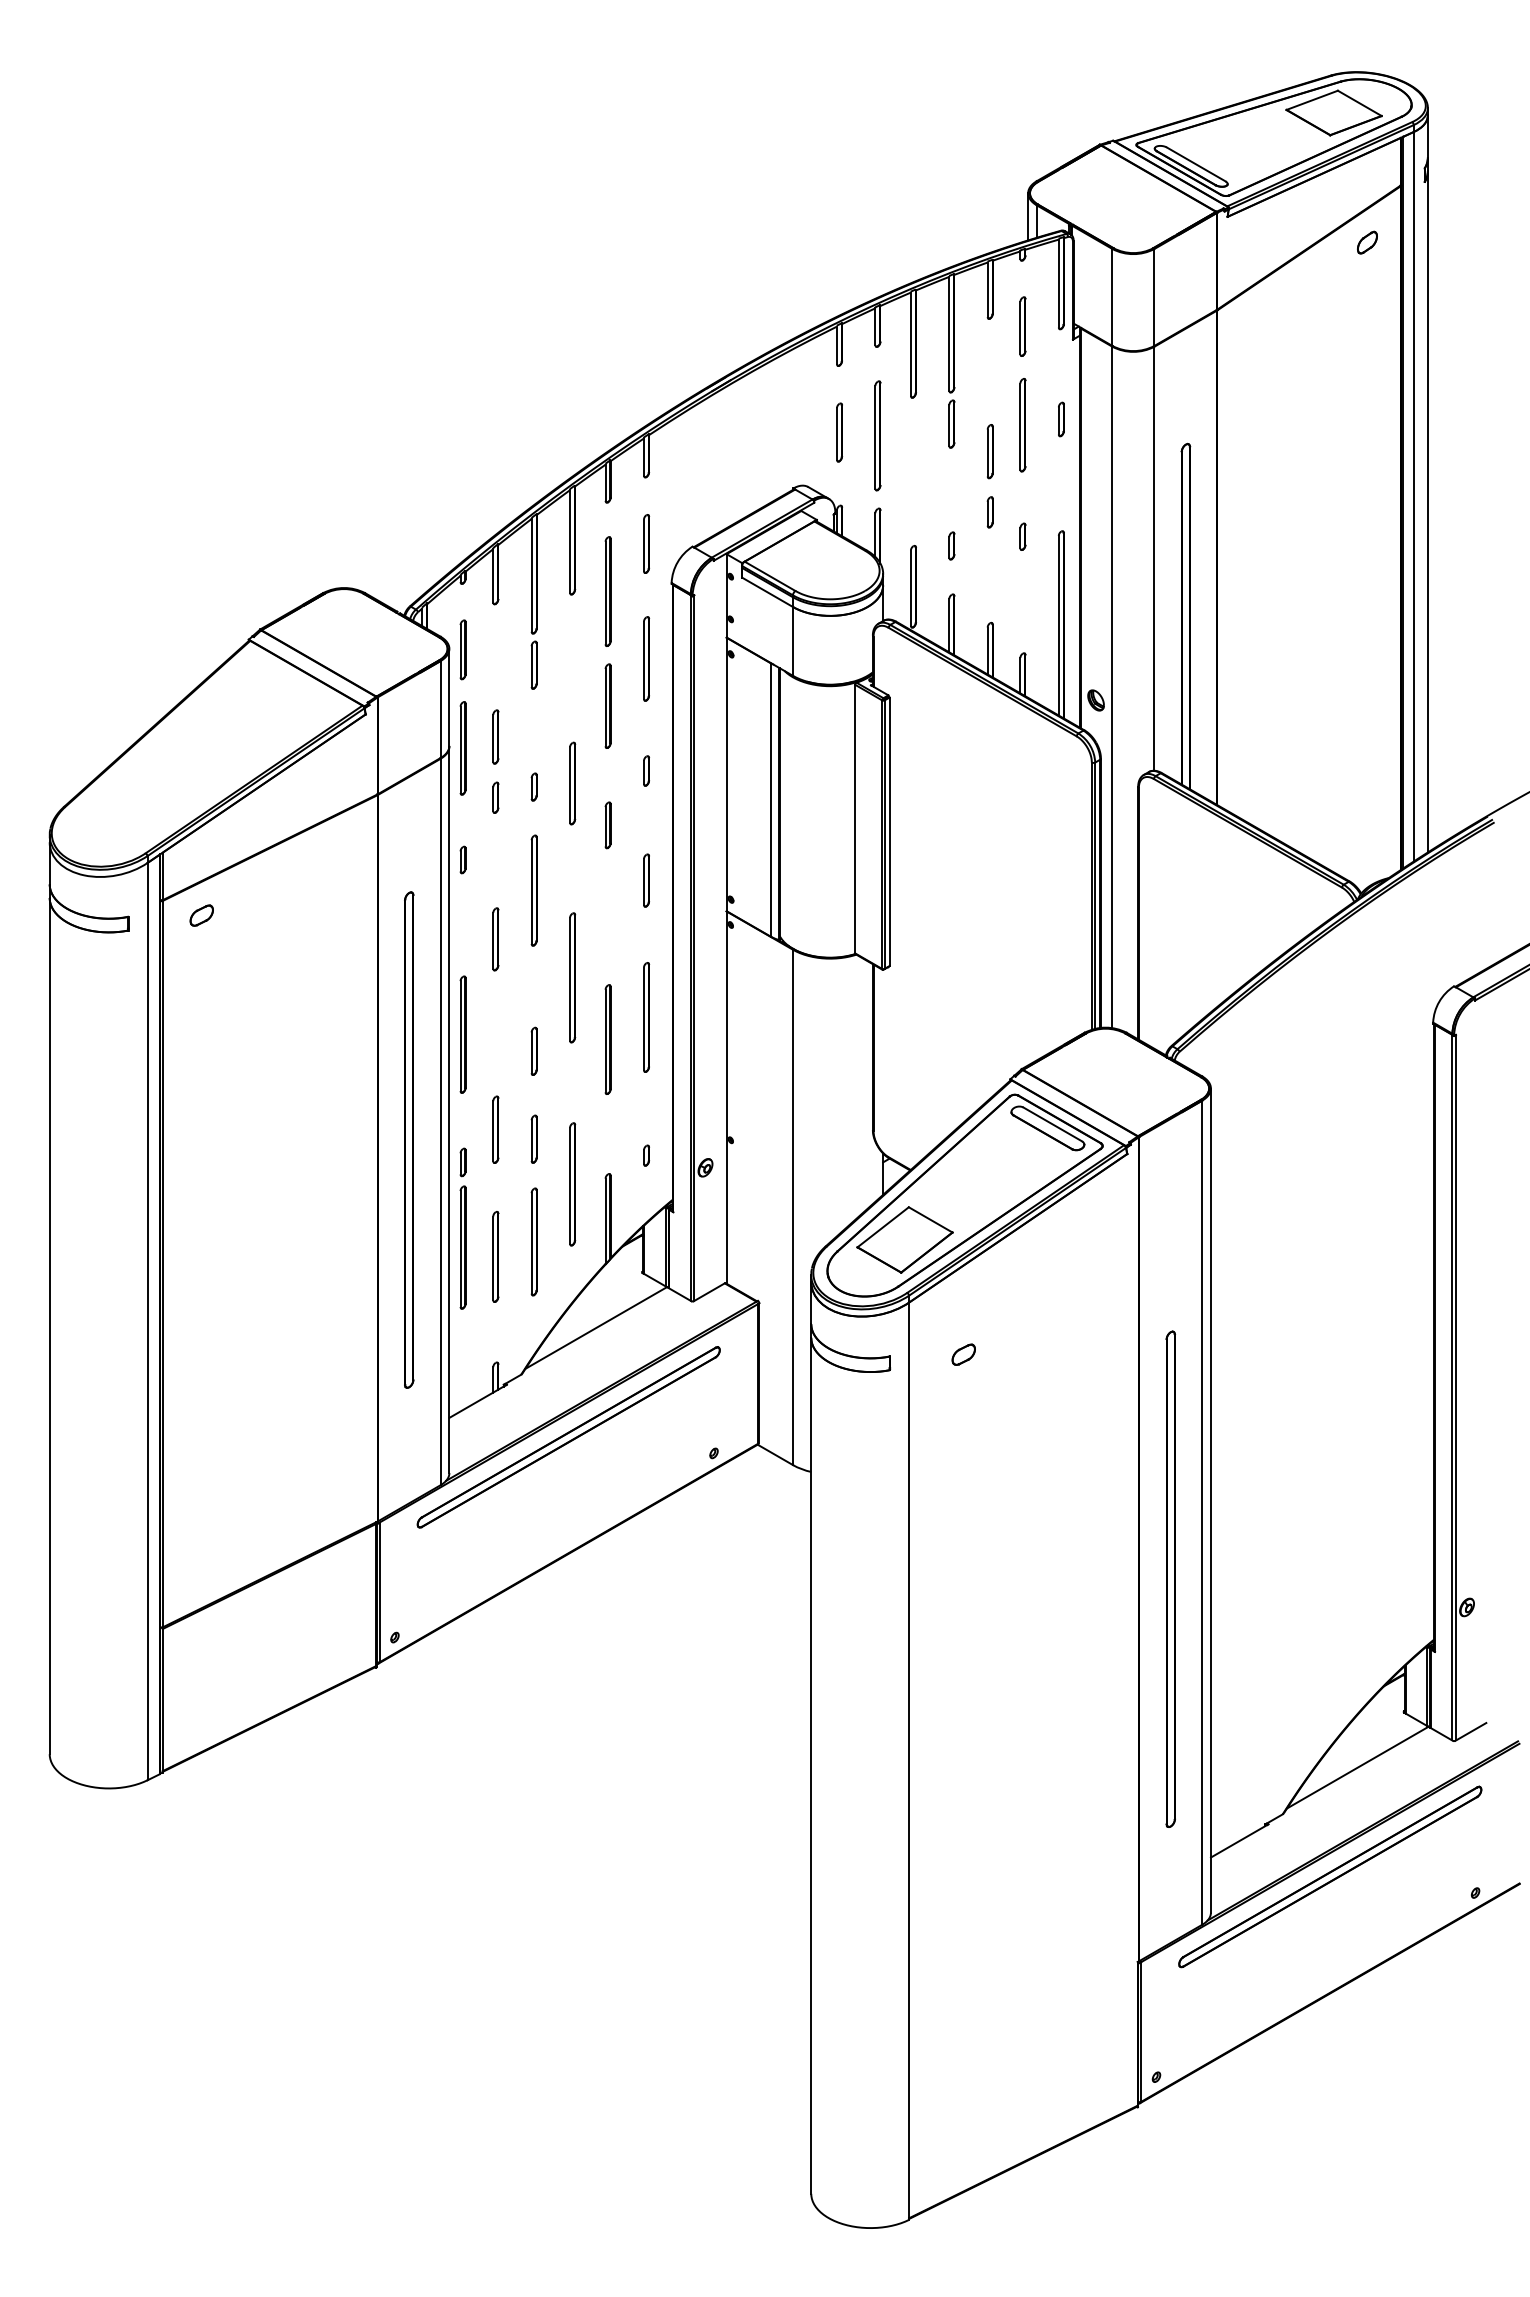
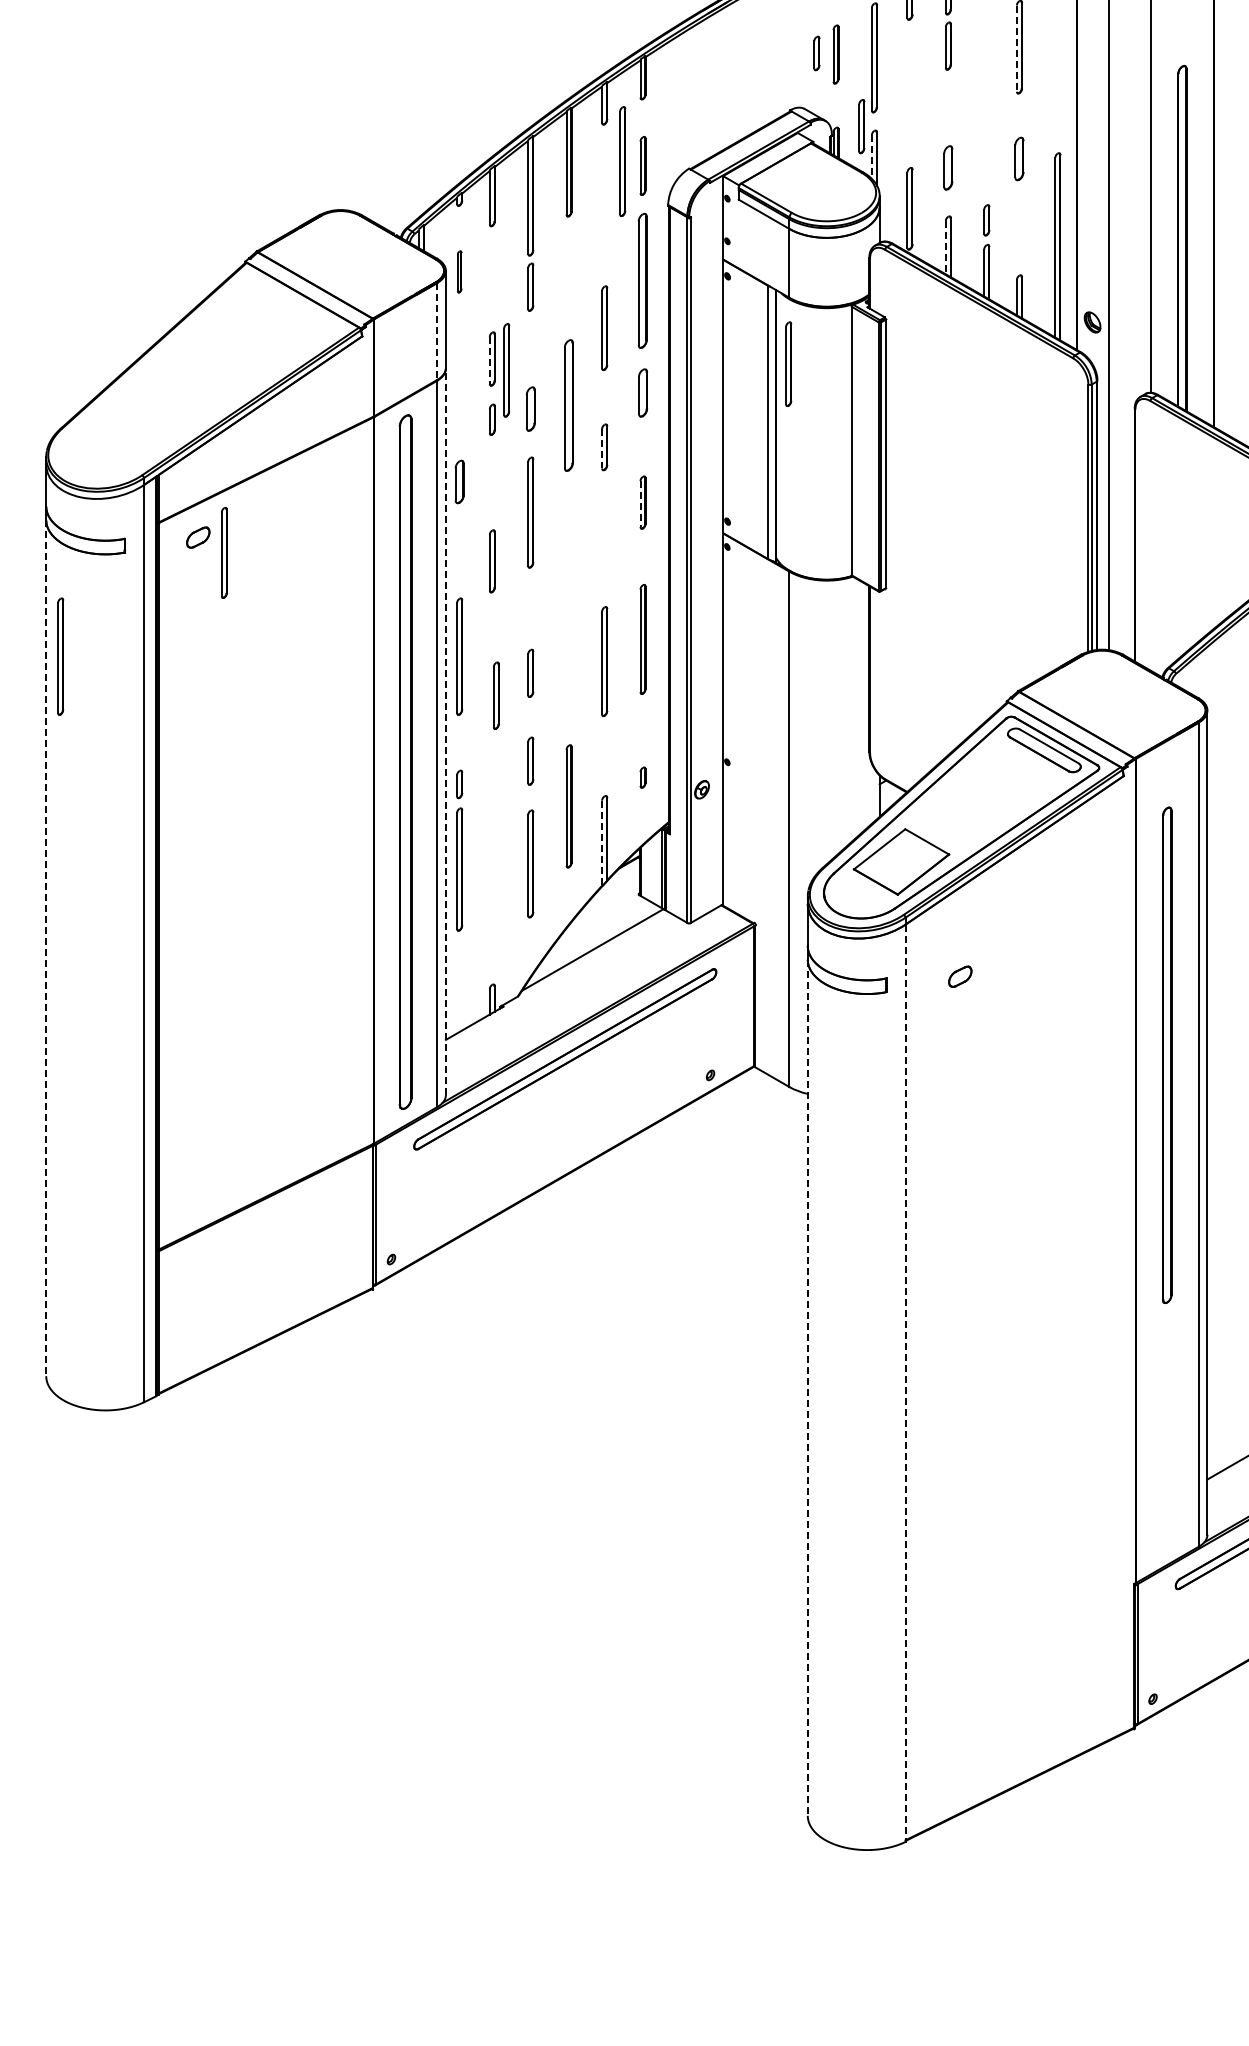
part: (1061, 419) -> (817, 53), moved
line: (1020, 427) -> (1017, 49), solid -> dashed
part: (989, 451) -> (861, 126), moved
part: (989, 512) -> (986, 220), moved
line: (875, 535) -> (872, 157), solid -> dashed
part: (1022, 536) -> (1019, 158), size x1.6
part: (951, 545) -> (948, 167), size x1.6
part: (607, 591) -> (622, 161), moved
line: (949, 625) -> (946, 247), solid -> dashed
part: (462, 649) -> (459, 271), size x0.7
part: (646, 658) -> (643, 280), size x1.6
line: (440, 710) -> (437, 332), solid -> dashed
line: (493, 738) -> (490, 360), solid -> dashed
part: (791, 741) -> (788, 363), added
part: (462, 748) -> (506, 370), moved
part: (646, 770) -> (643, 392), size x1.6
part: (572, 783) -> (569, 405), size x1.6
part: (533, 786) -> (530, 408), size x1.6
line: (605, 826) -> (602, 448), solid -> dashed
part: (462, 859) -> (459, 481), size x1.6
line: (643, 882) -> (640, 504), solid -> dashed
part: (572, 977) -> (569, 599), removed
part: (63, 1034) -> (60, 656), added
line: (449, 1109) -> (446, 731), solid -> dashed
part: (495, 1129) -> (496, 695), moved
part: (409, 1139) -> (406, 761), size x1.4
line: (605, 1221) -> (602, 843), solid -> dashed
part: (495, 1256) -> (224, 552), moved
line: (49, 1326) -> (46, 948), solid -> dashed
part: (1170, 1578) -> (1167, 1054), moved
line: (909, 1760) -> (906, 1382), solid -> dashed
line: (811, 1766) -> (808, 1388), solid -> dashed

